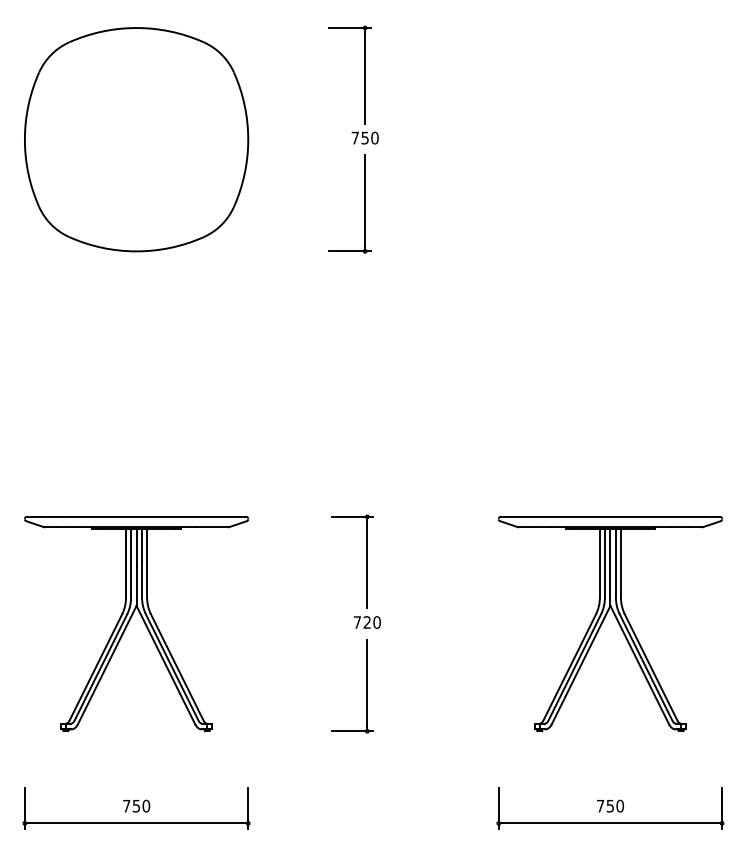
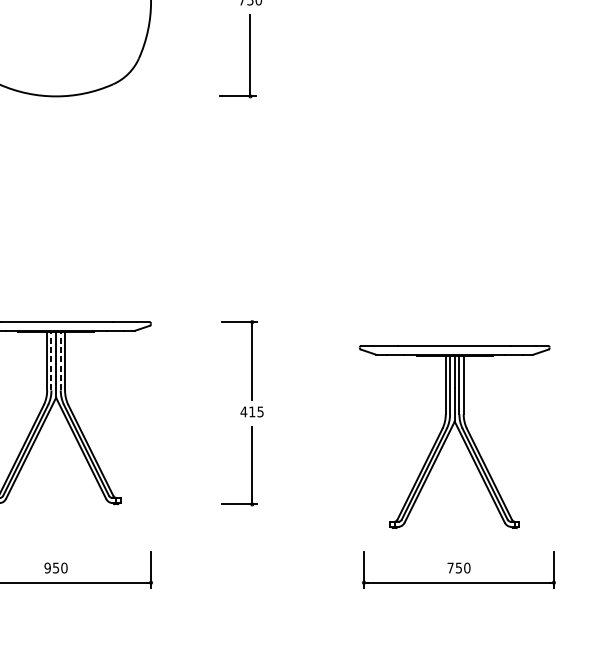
line: (131, 562) -> (51, 360), solid -> dashed
line: (142, 562) -> (61, 360), solid -> dashed
part: (604, 620) -> (449, 434), moved
text: (366, 622) -> (251, 411), 720 -> 415
text: (126, 805) -> (47, 567), 750 -> 950

